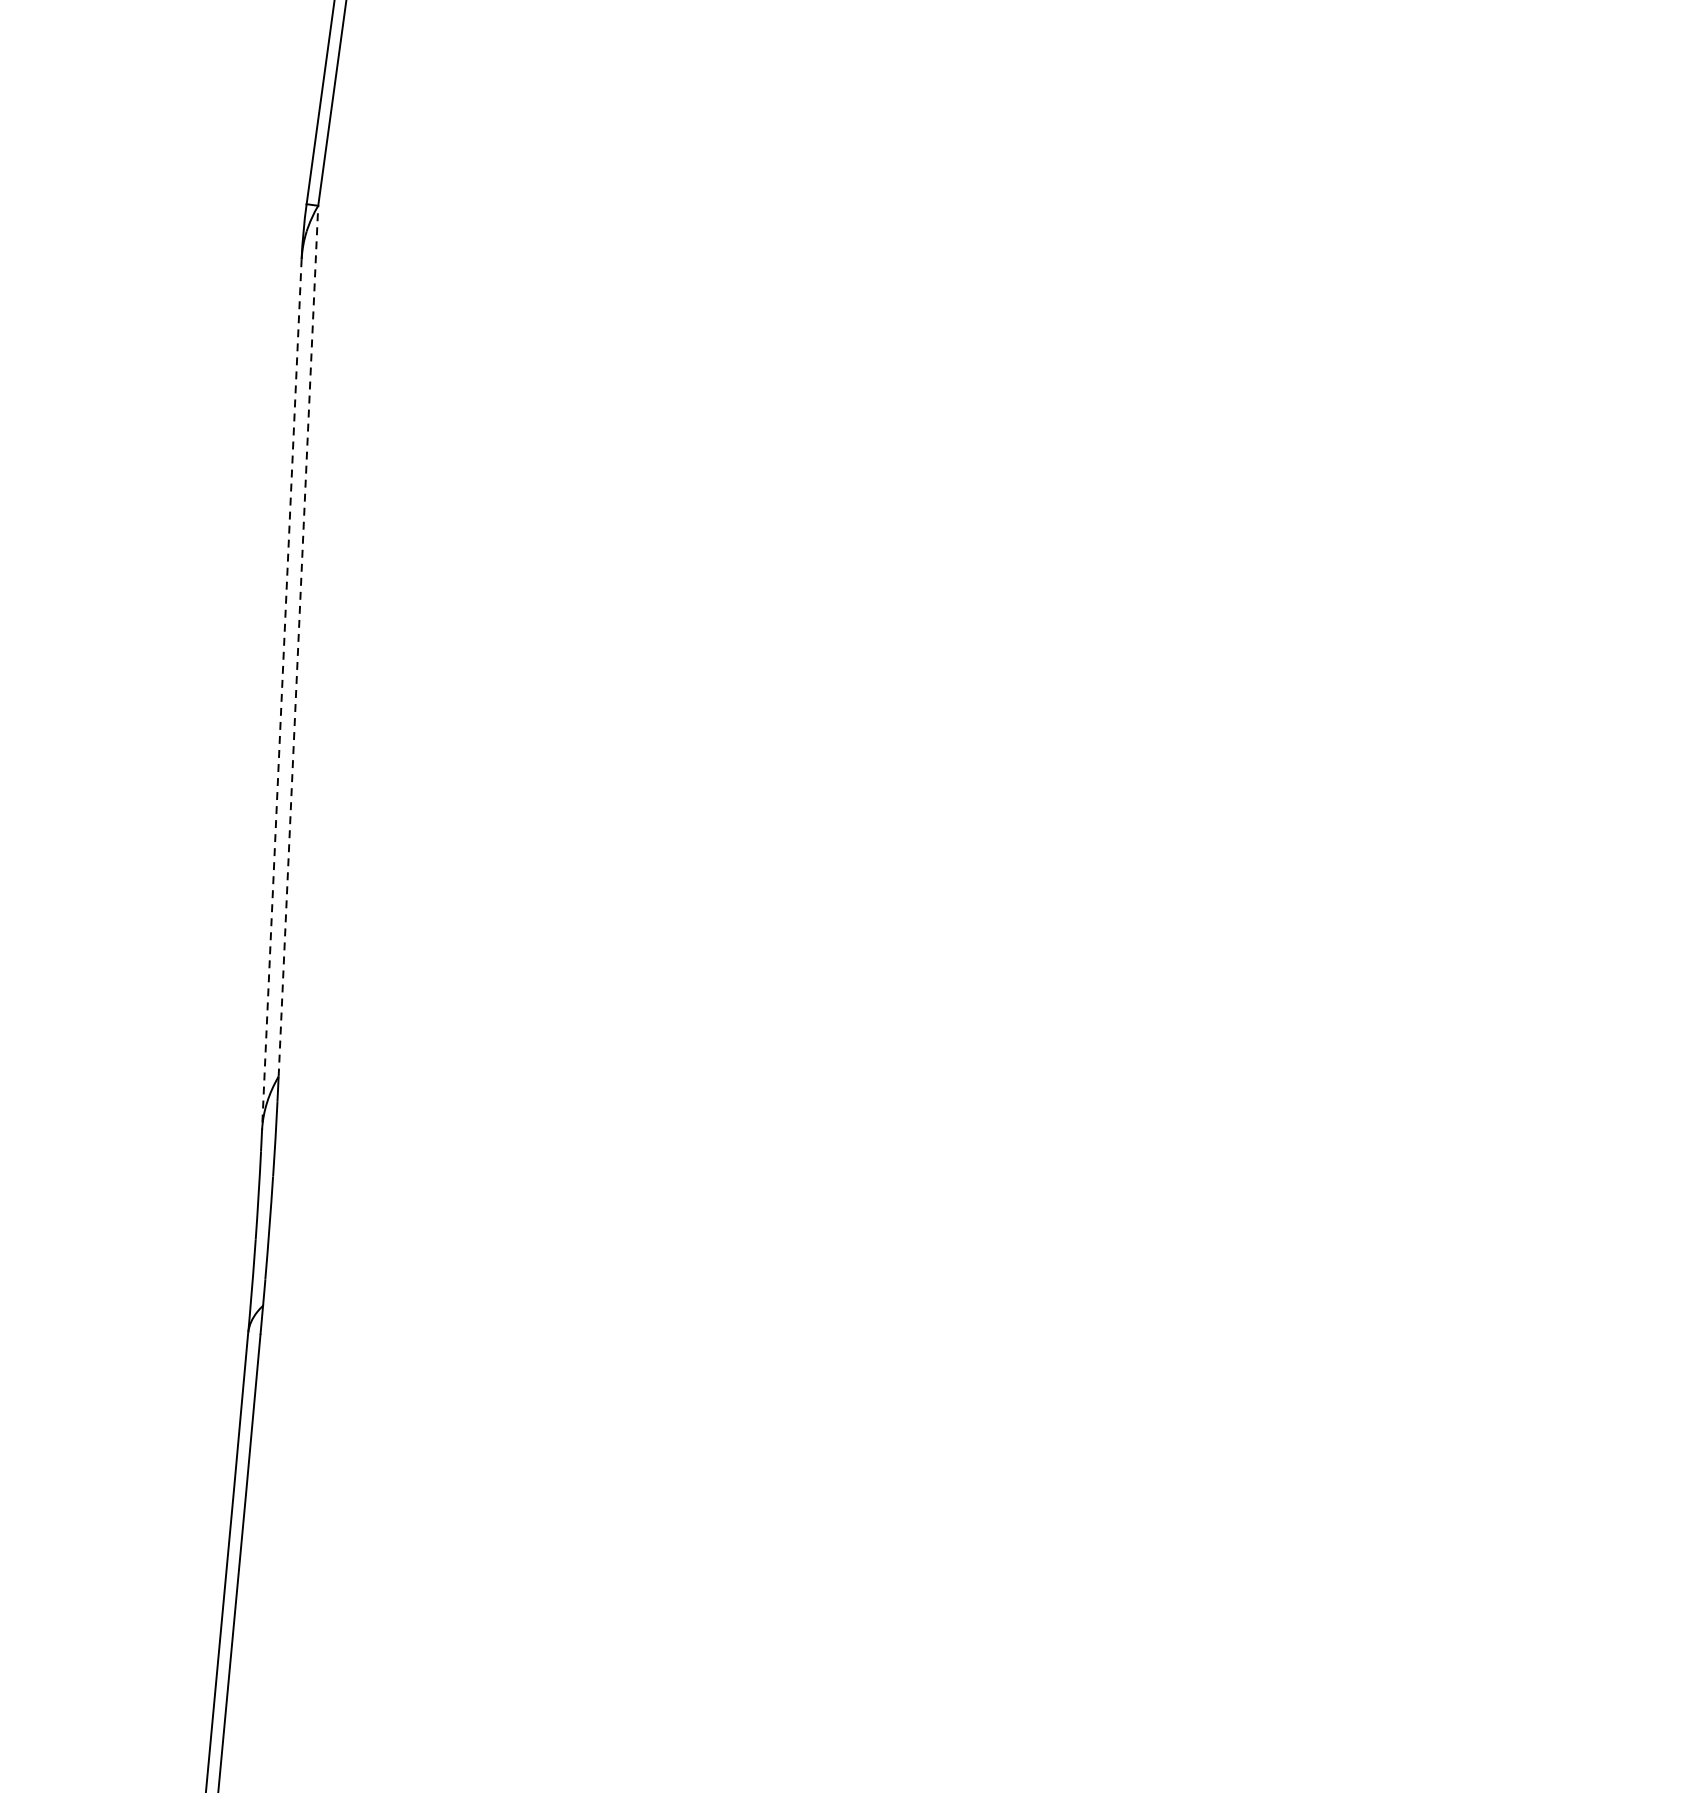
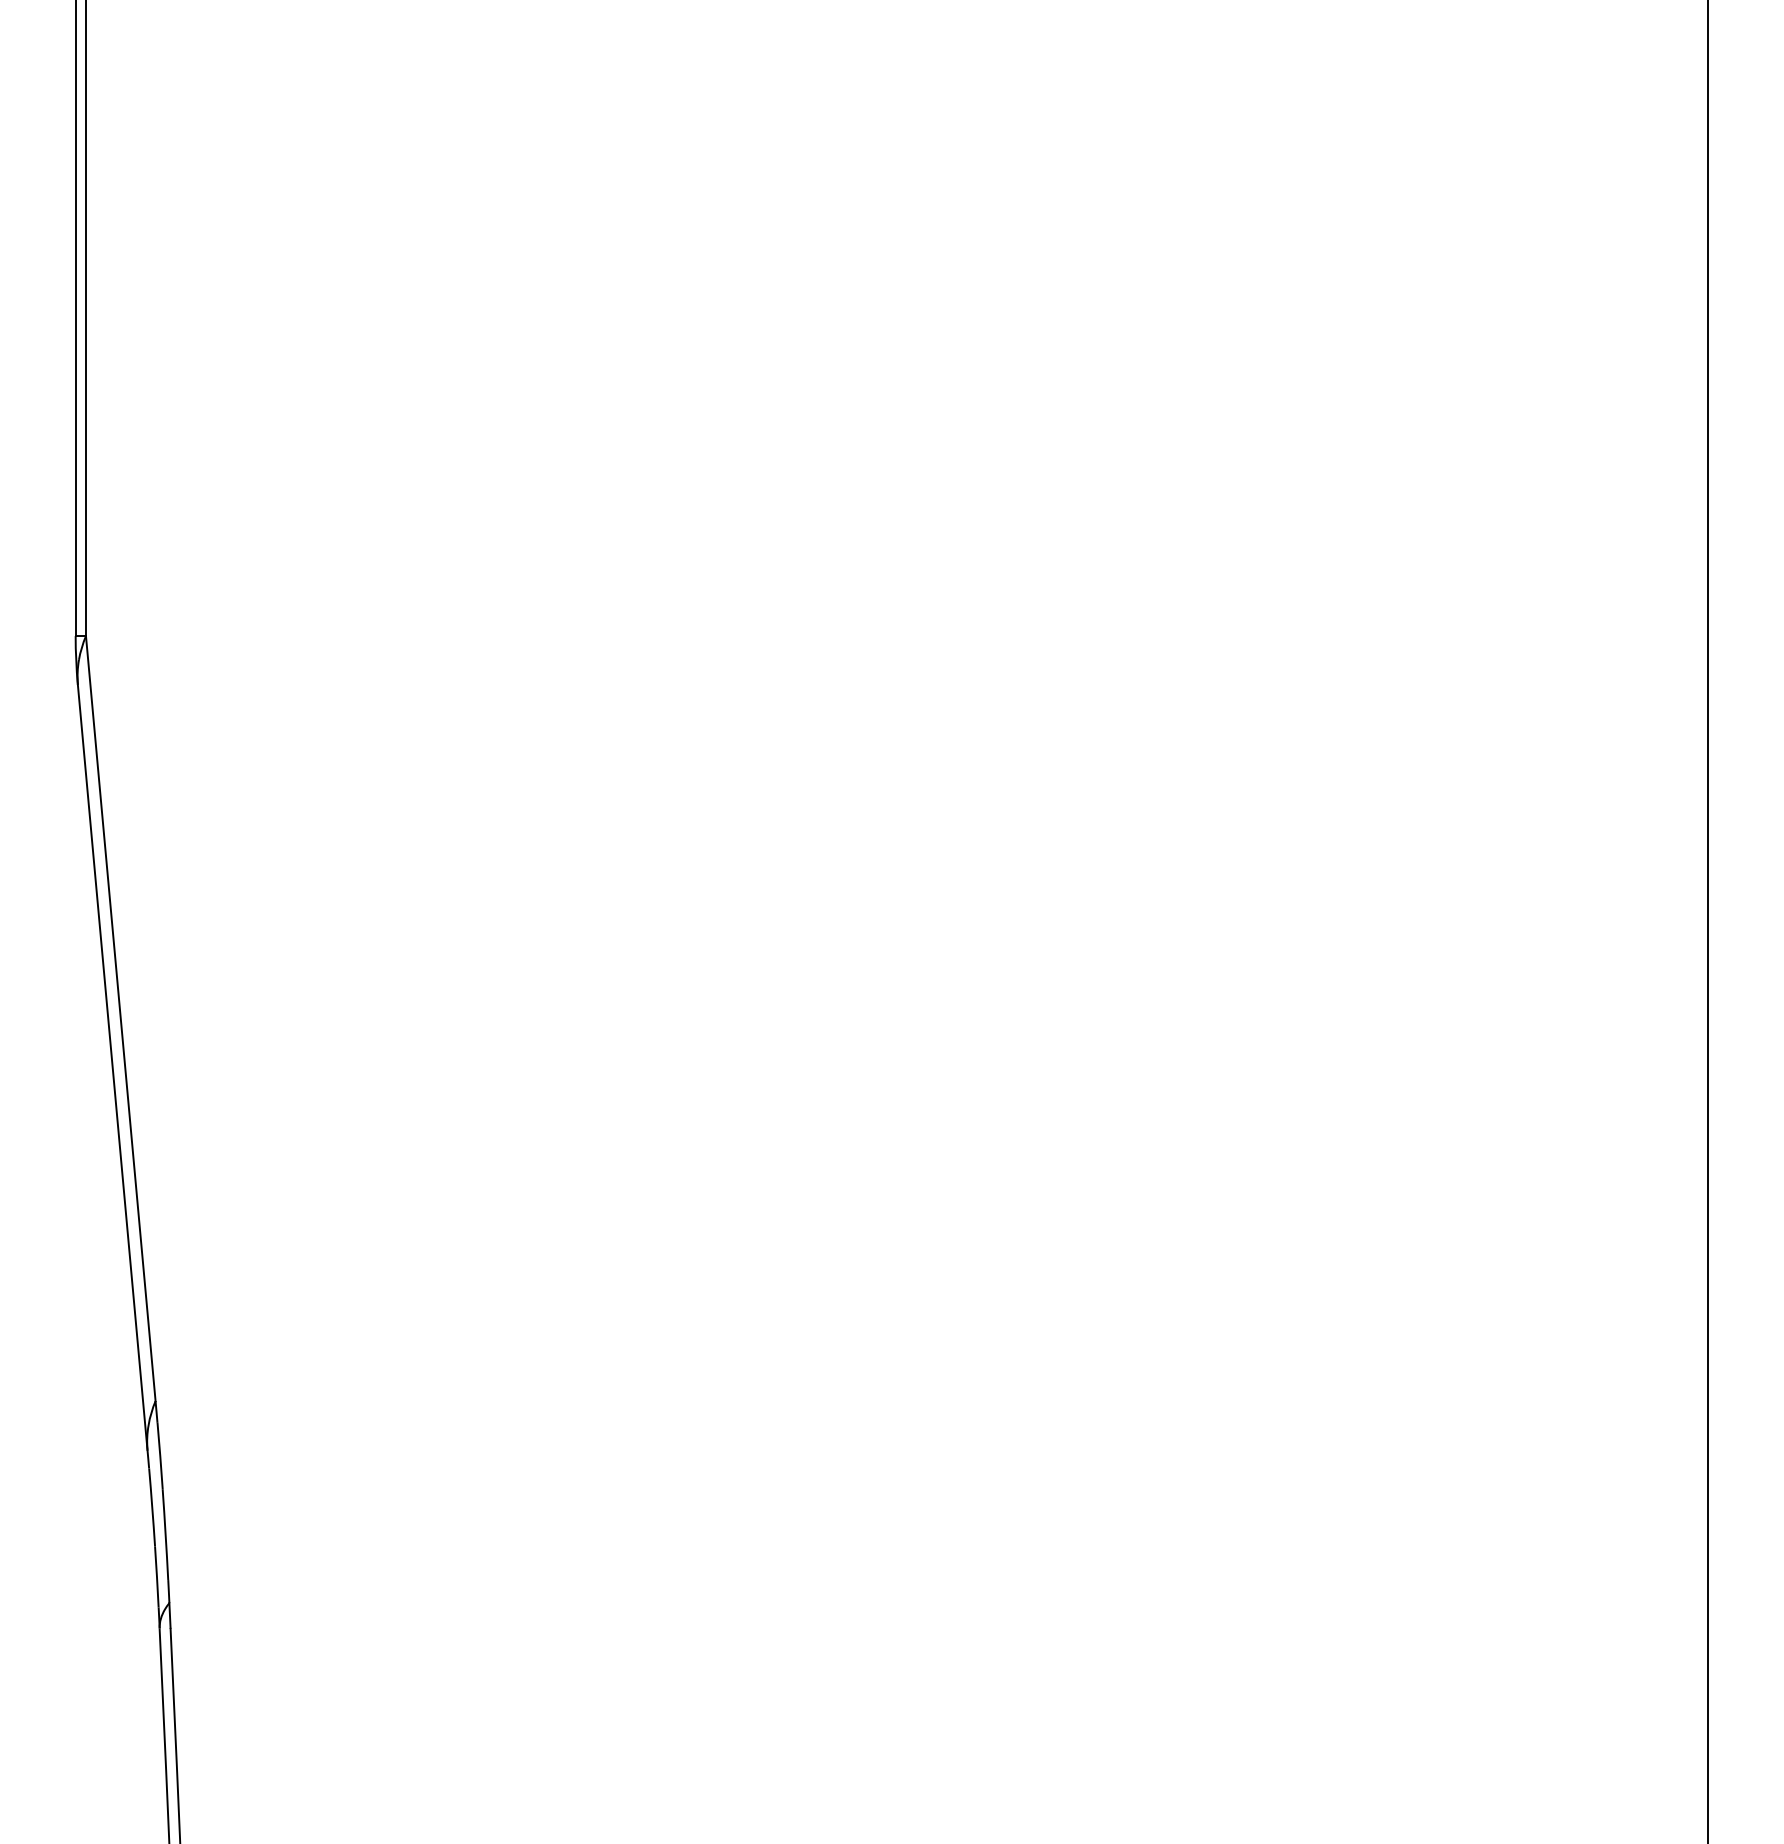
line: (298, 640) -> (120, 1018), dashed -> solid
line: (281, 694) -> (112, 1067), dashed -> solid

